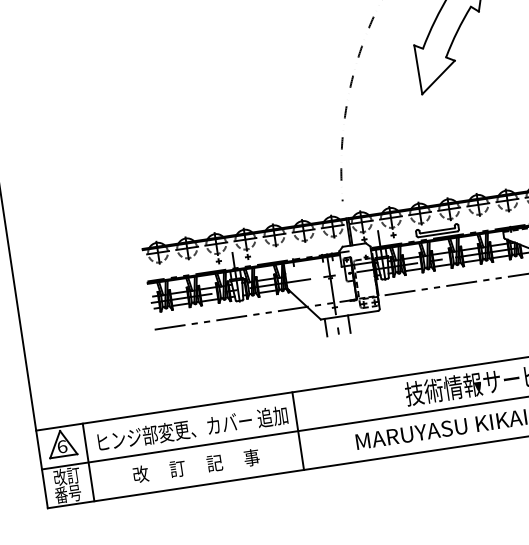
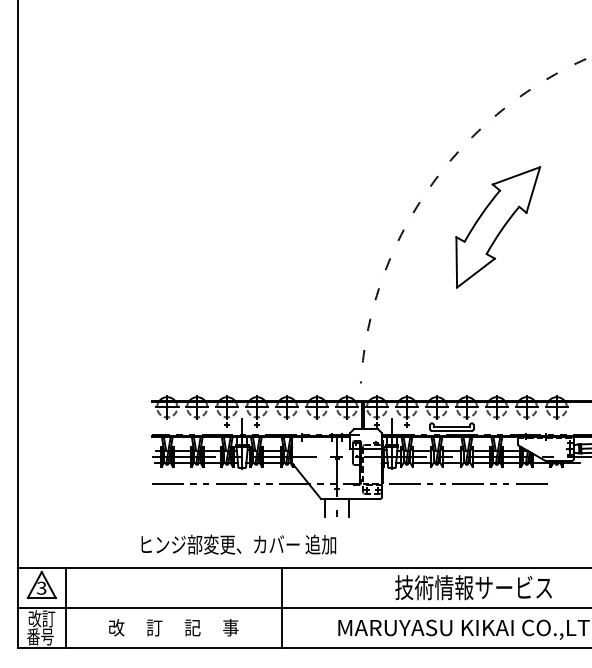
text: (192, 428) -> (238, 544), moved
text: (62, 446) -> (41, 587), 6 -> 3

